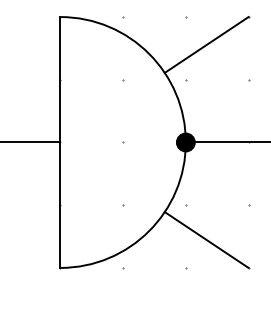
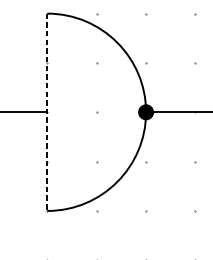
line: (206, 44) -> (162, 35), removed
line: (60, 142) -> (47, 112), solid -> dashed
line: (206, 239) -> (162, 188), removed

